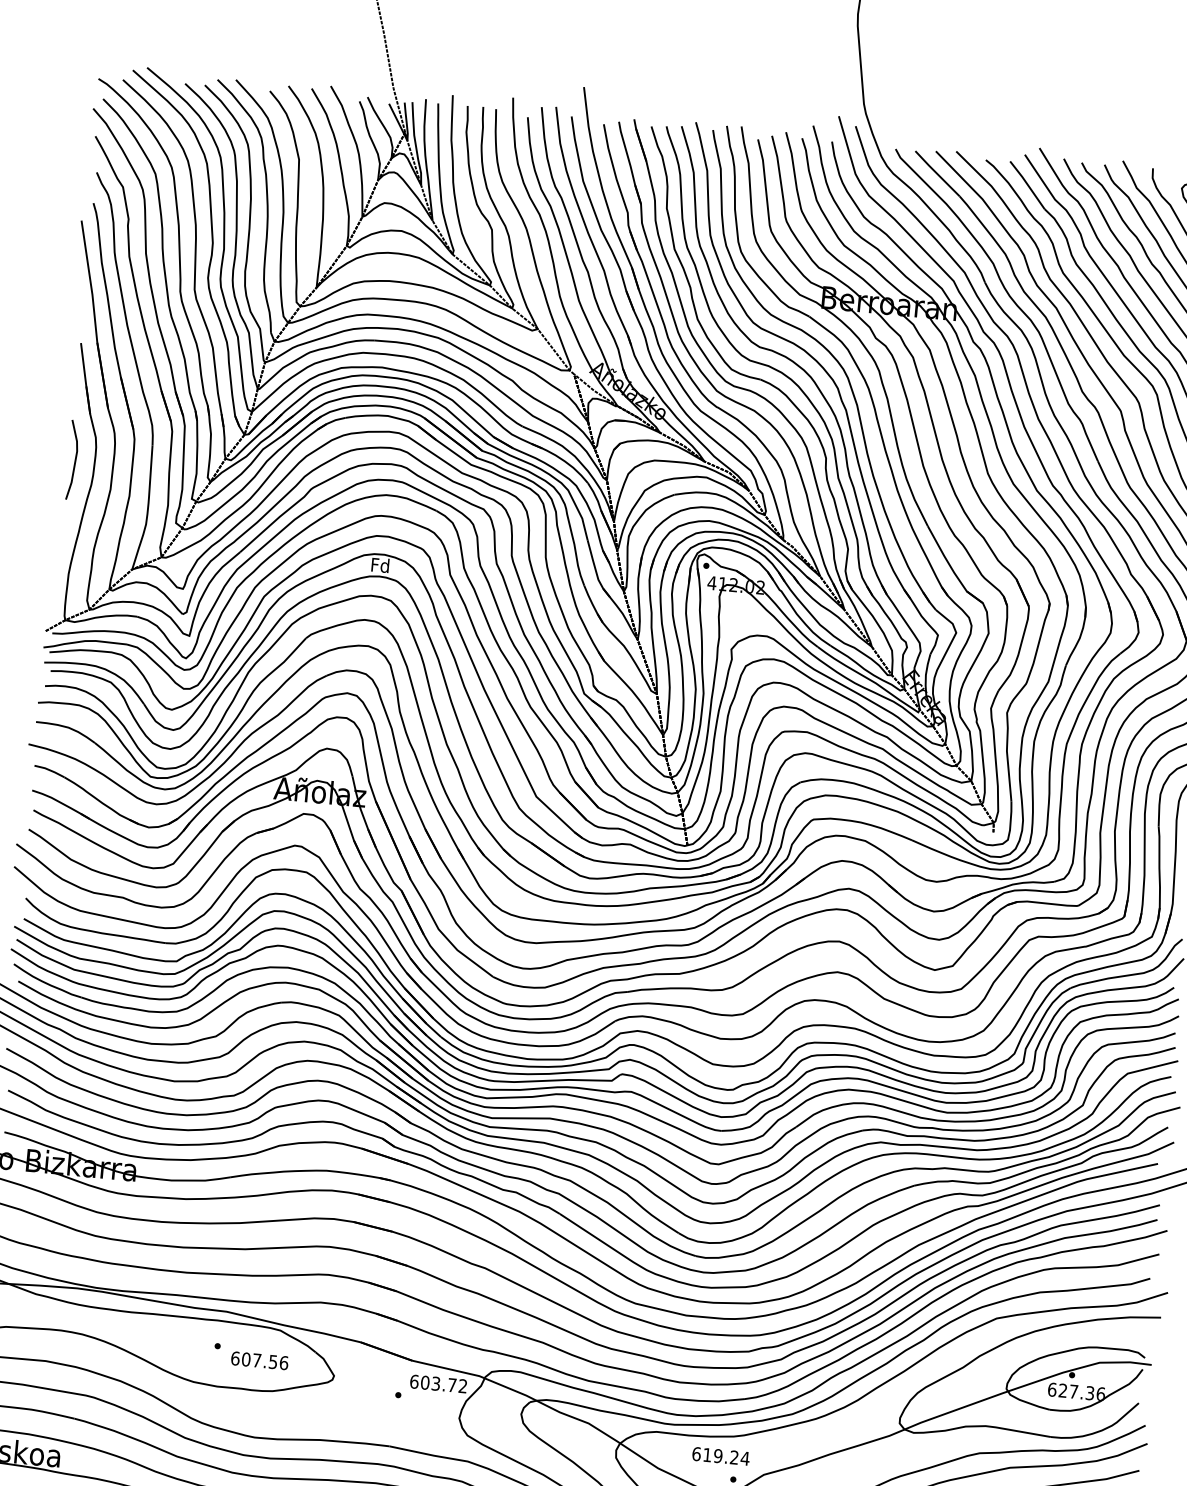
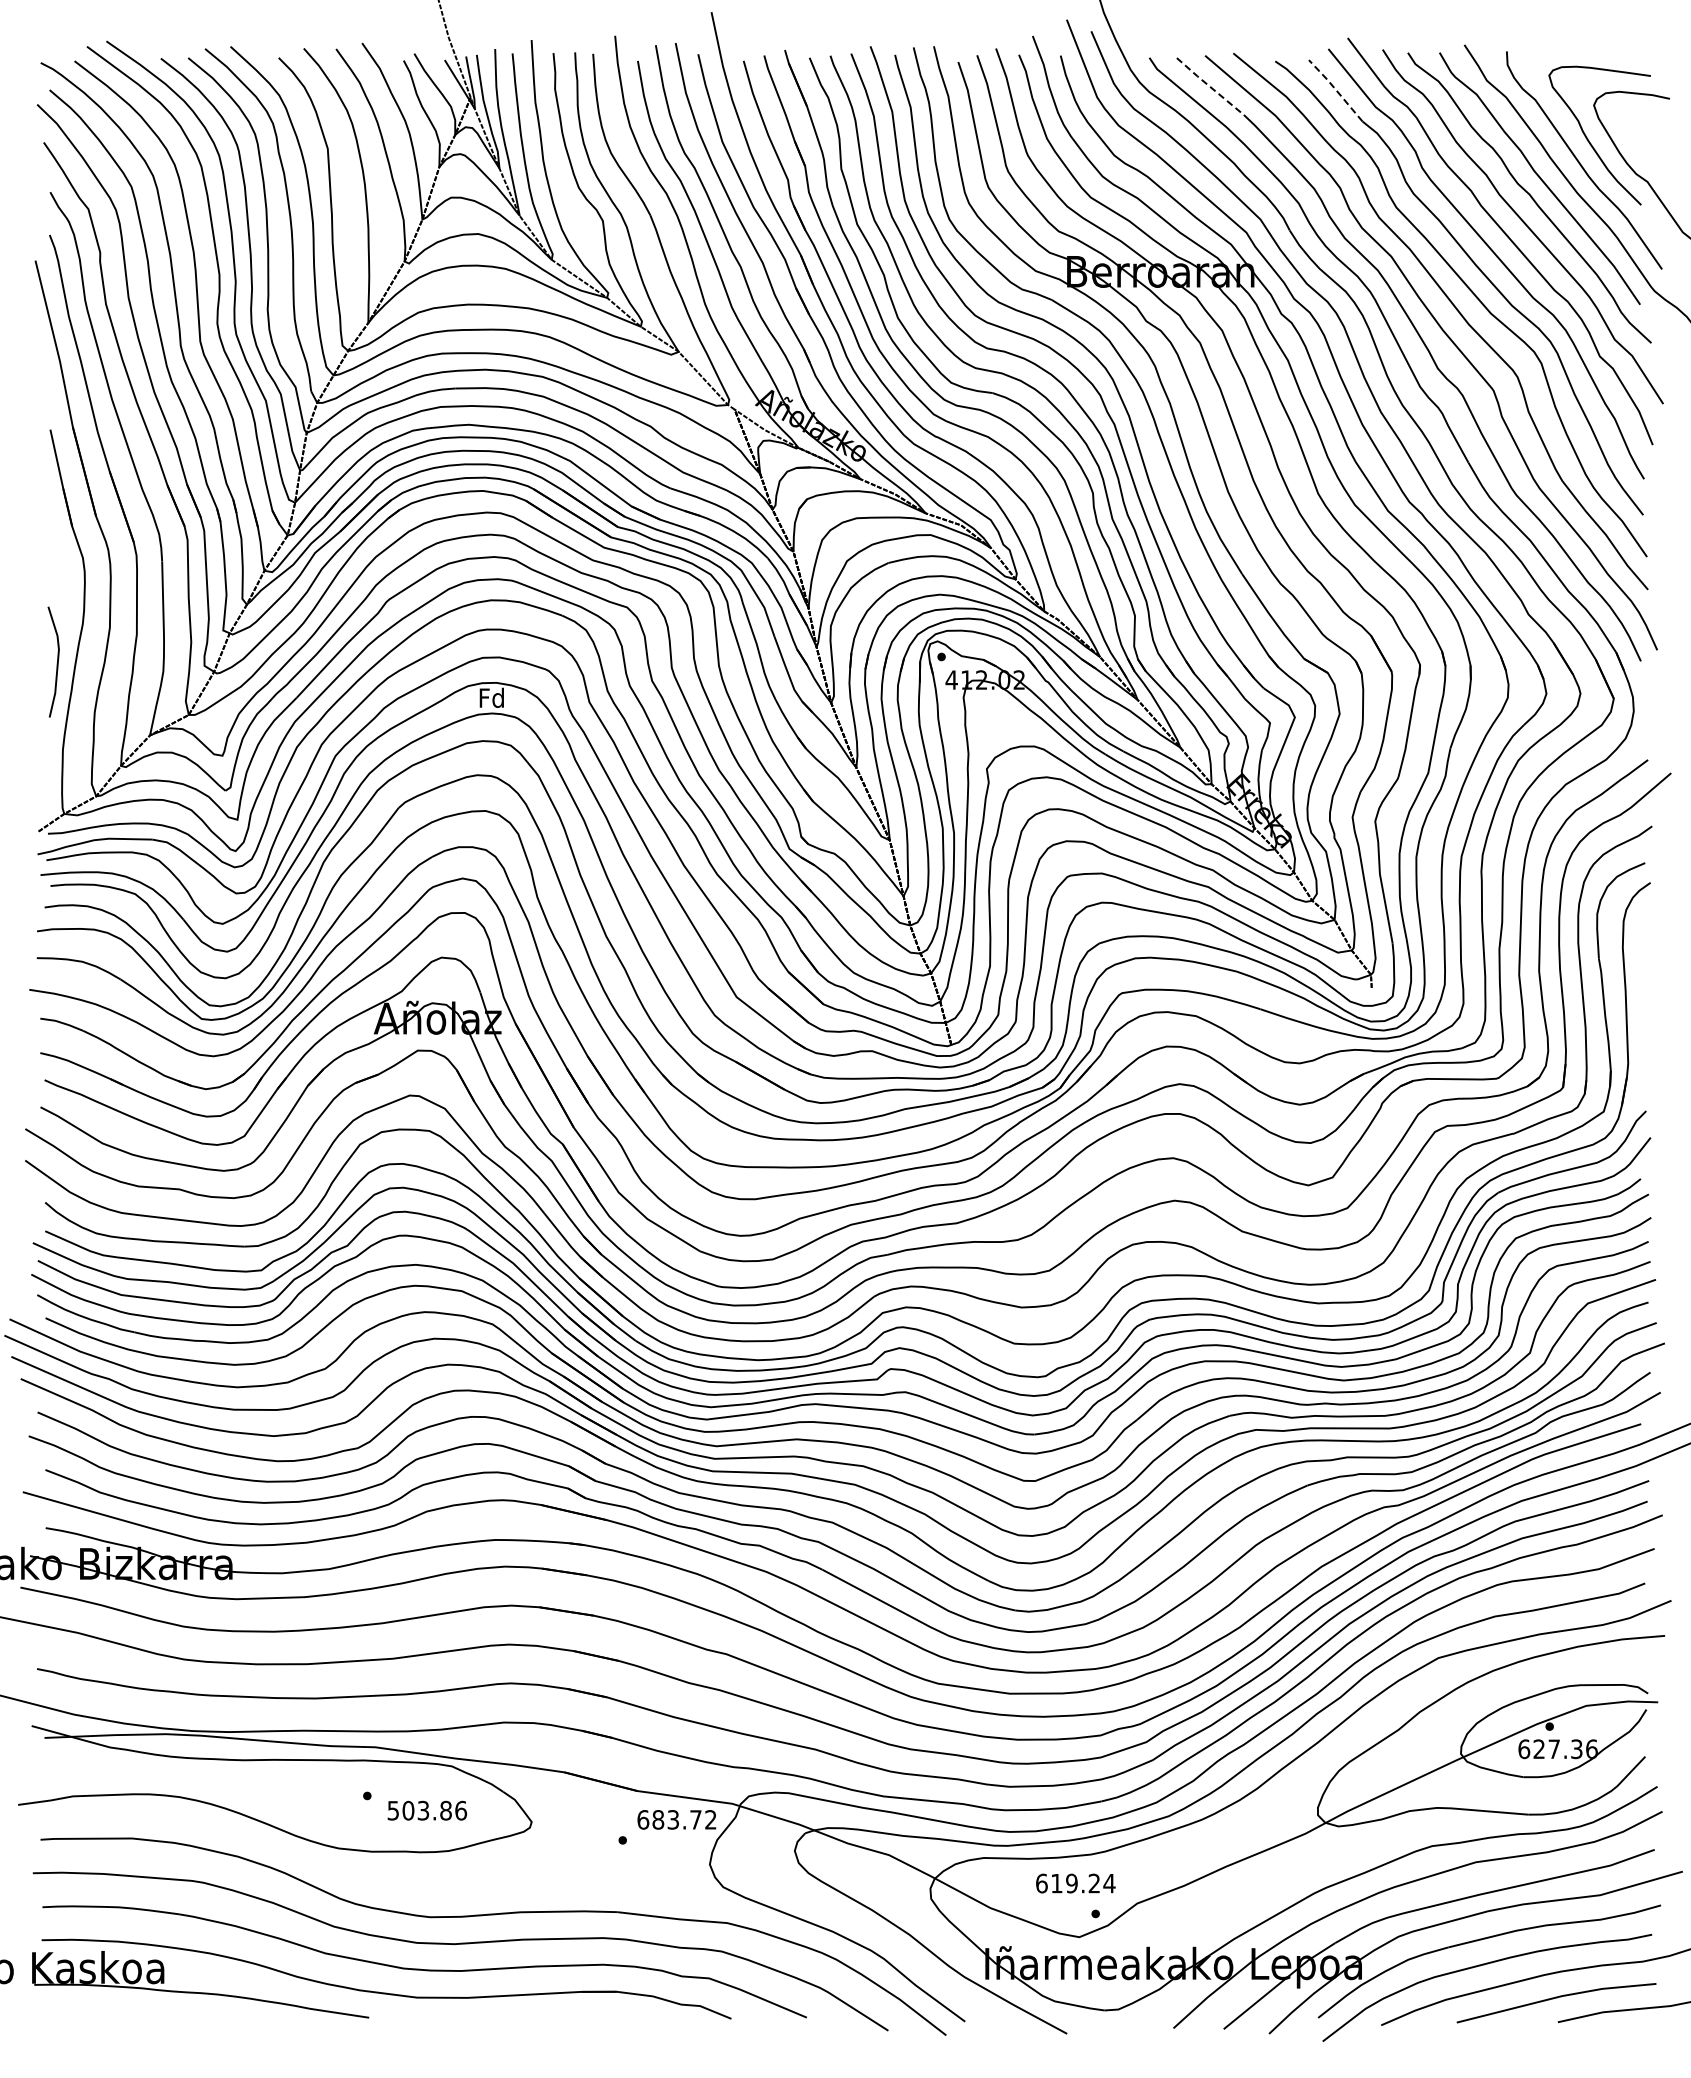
line: (936, 173) -> (1209, 86), solid -> dashed
line: (1027, 184) -> (1335, 89), solid -> dashed
line: (74, 461) -> (56, 663), moved
text: (254, 1360) -> (419, 1810), 607.56 -> 503.86
text: (425, 1382) -> (658, 1819), 603.72 -> 683.72

